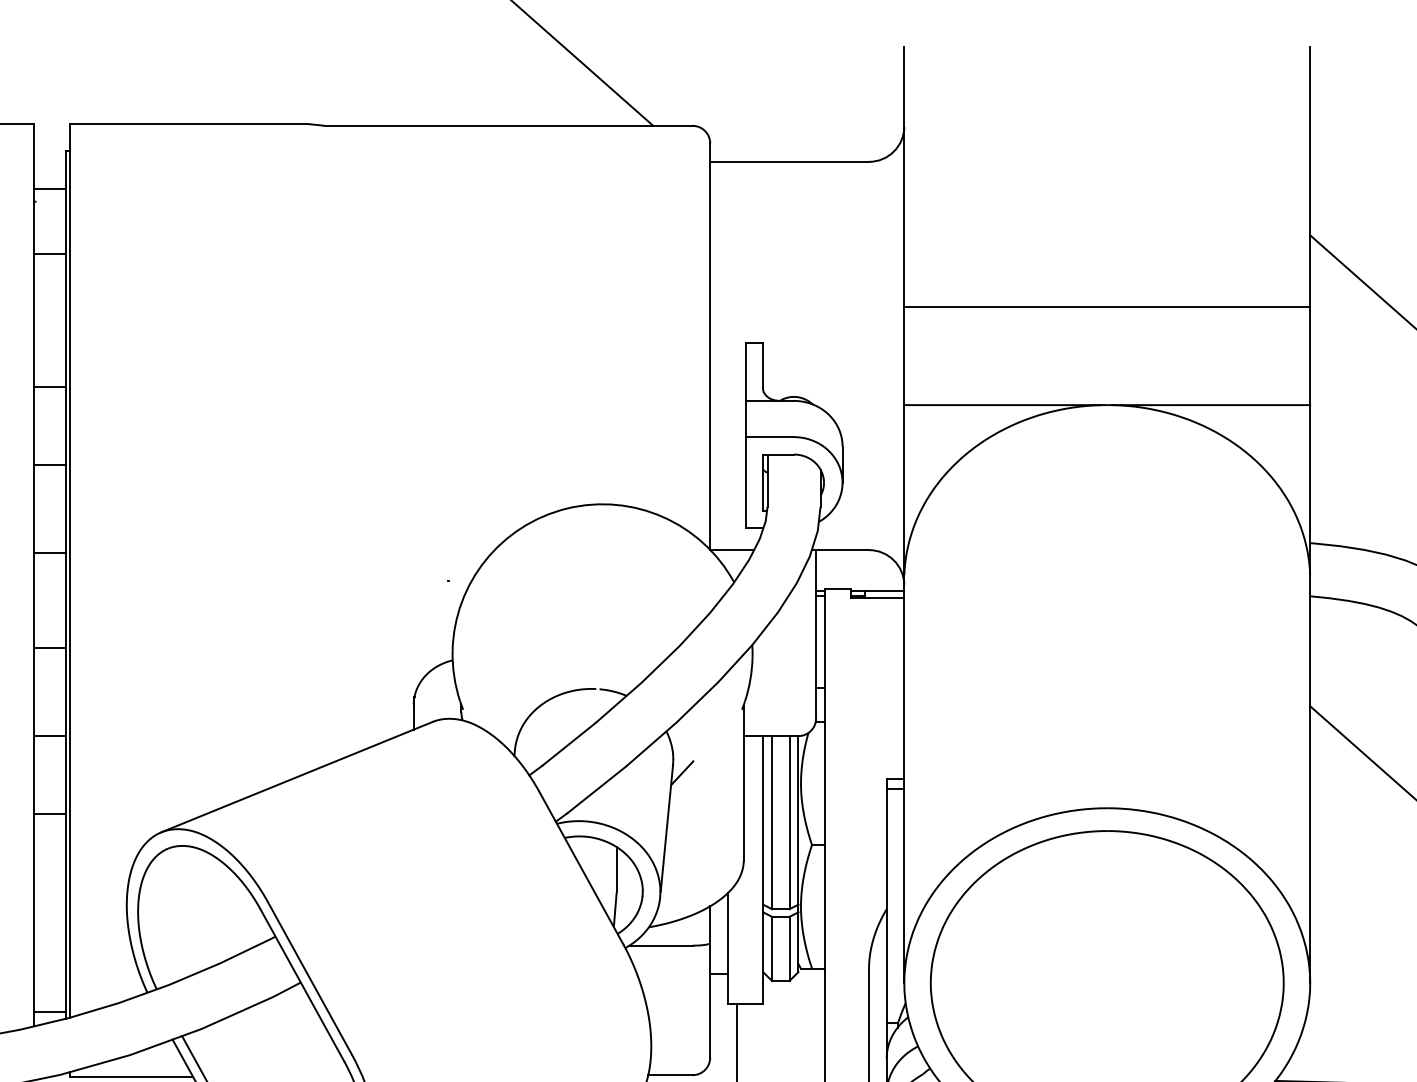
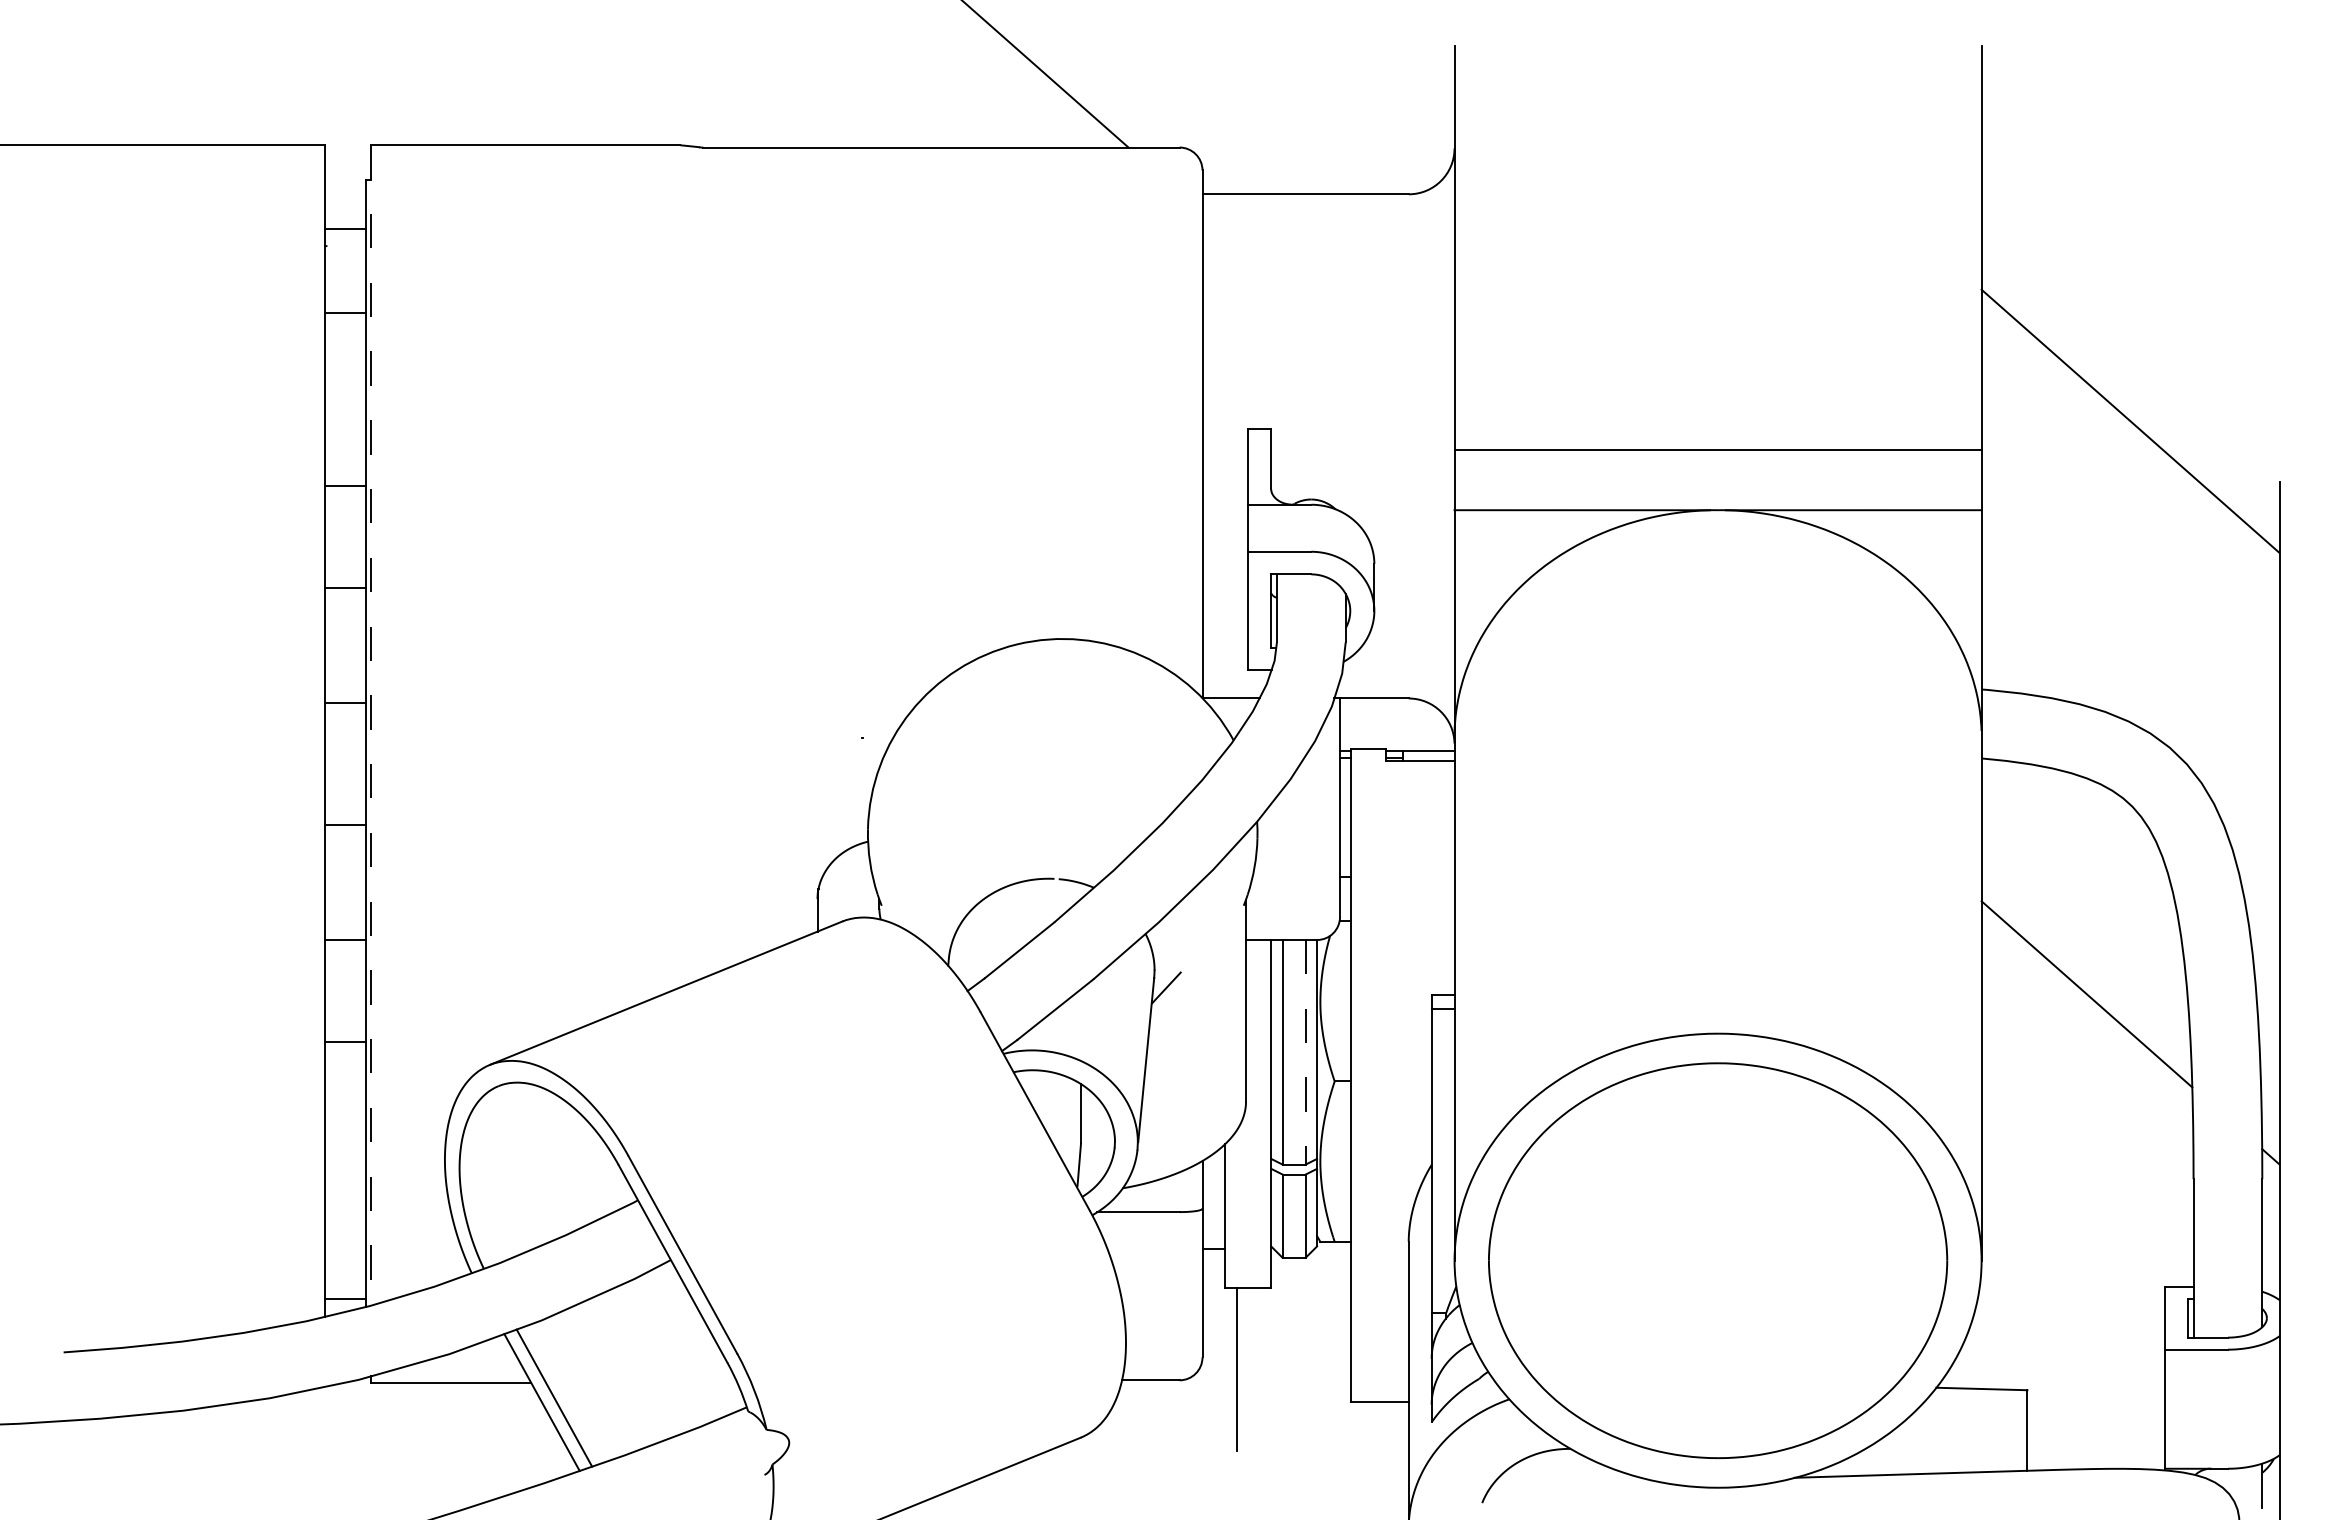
line: (1106, 306) -> (1717, 449), moved
line: (69, 571) -> (370, 726), solid -> dashed
line: (789, 822) -> (1305, 1052), solid -> dashed

